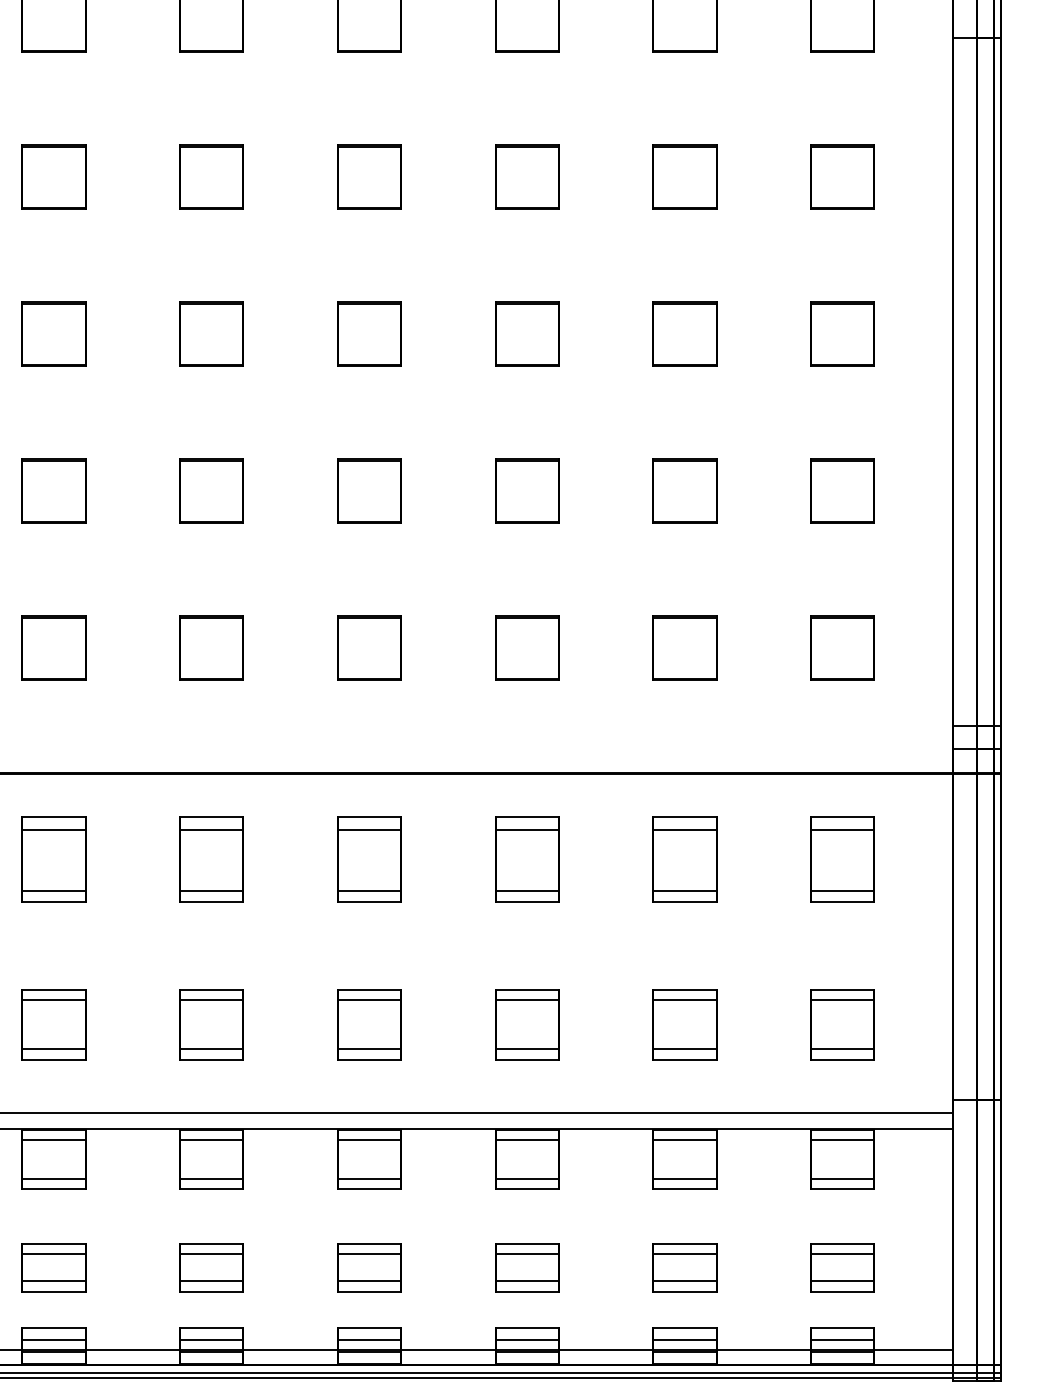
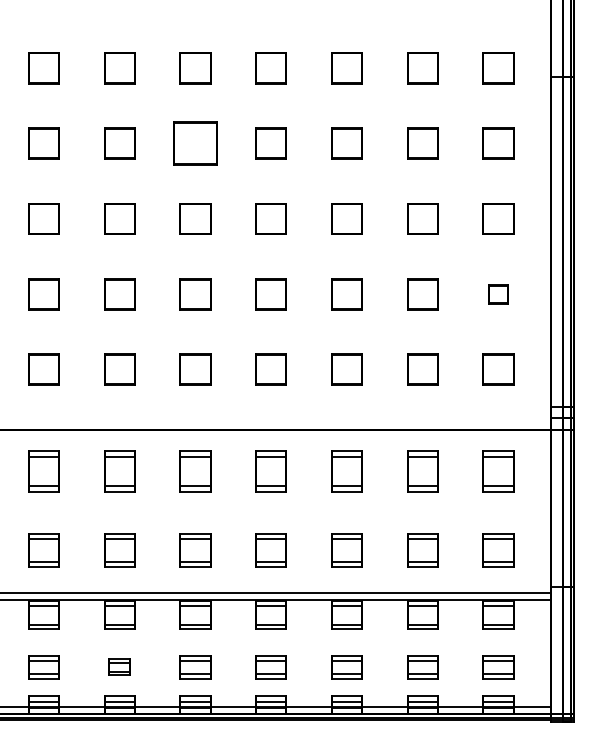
part: (211, 177) -> (195, 143), size x1.4
part: (842, 491) -> (498, 294), size x0.6
part: (53, 1268) -> (119, 667), size x0.7

